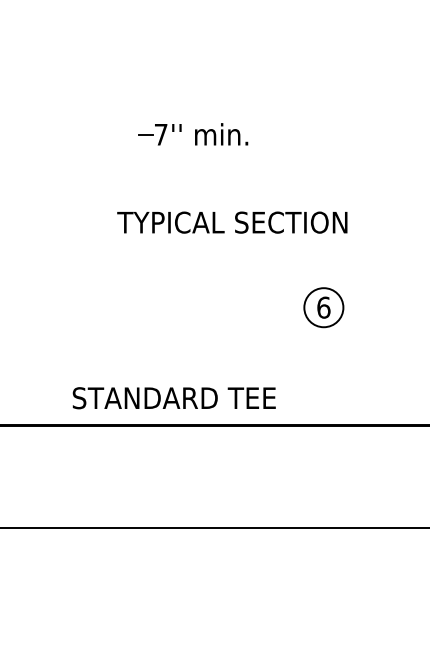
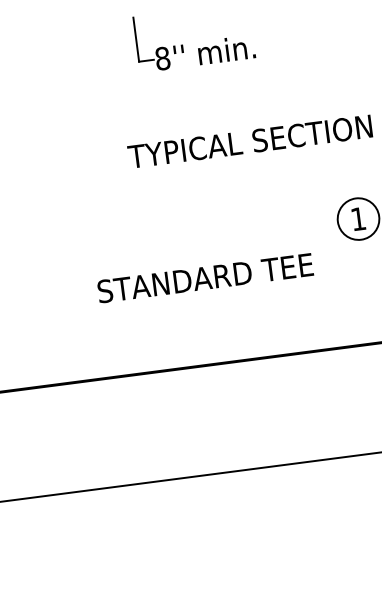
line: (138, 113) -> (135, 39), added
text: (160, 134) -> (162, 58), 7'' -> 8''
text: (323, 307) -> (358, 218), 6 -> 1
text: (173, 398) -> (204, 278), moved

